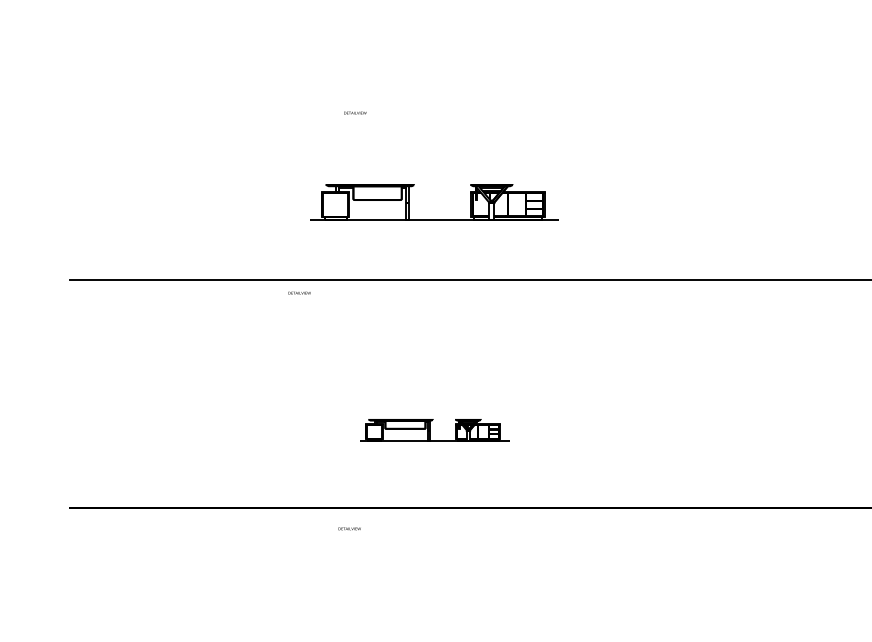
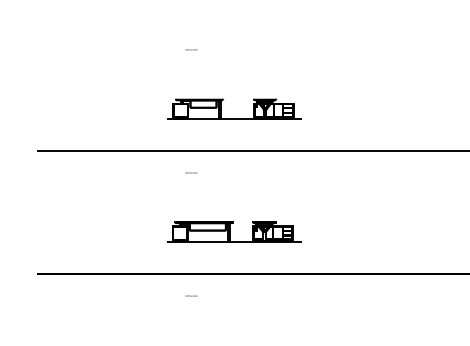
text: (355, 112) -> (191, 49), moved
text: (299, 292) -> (191, 172), moved
part: (435, 429) -> (234, 231), size x1.67
text: (349, 527) -> (191, 295), moved

